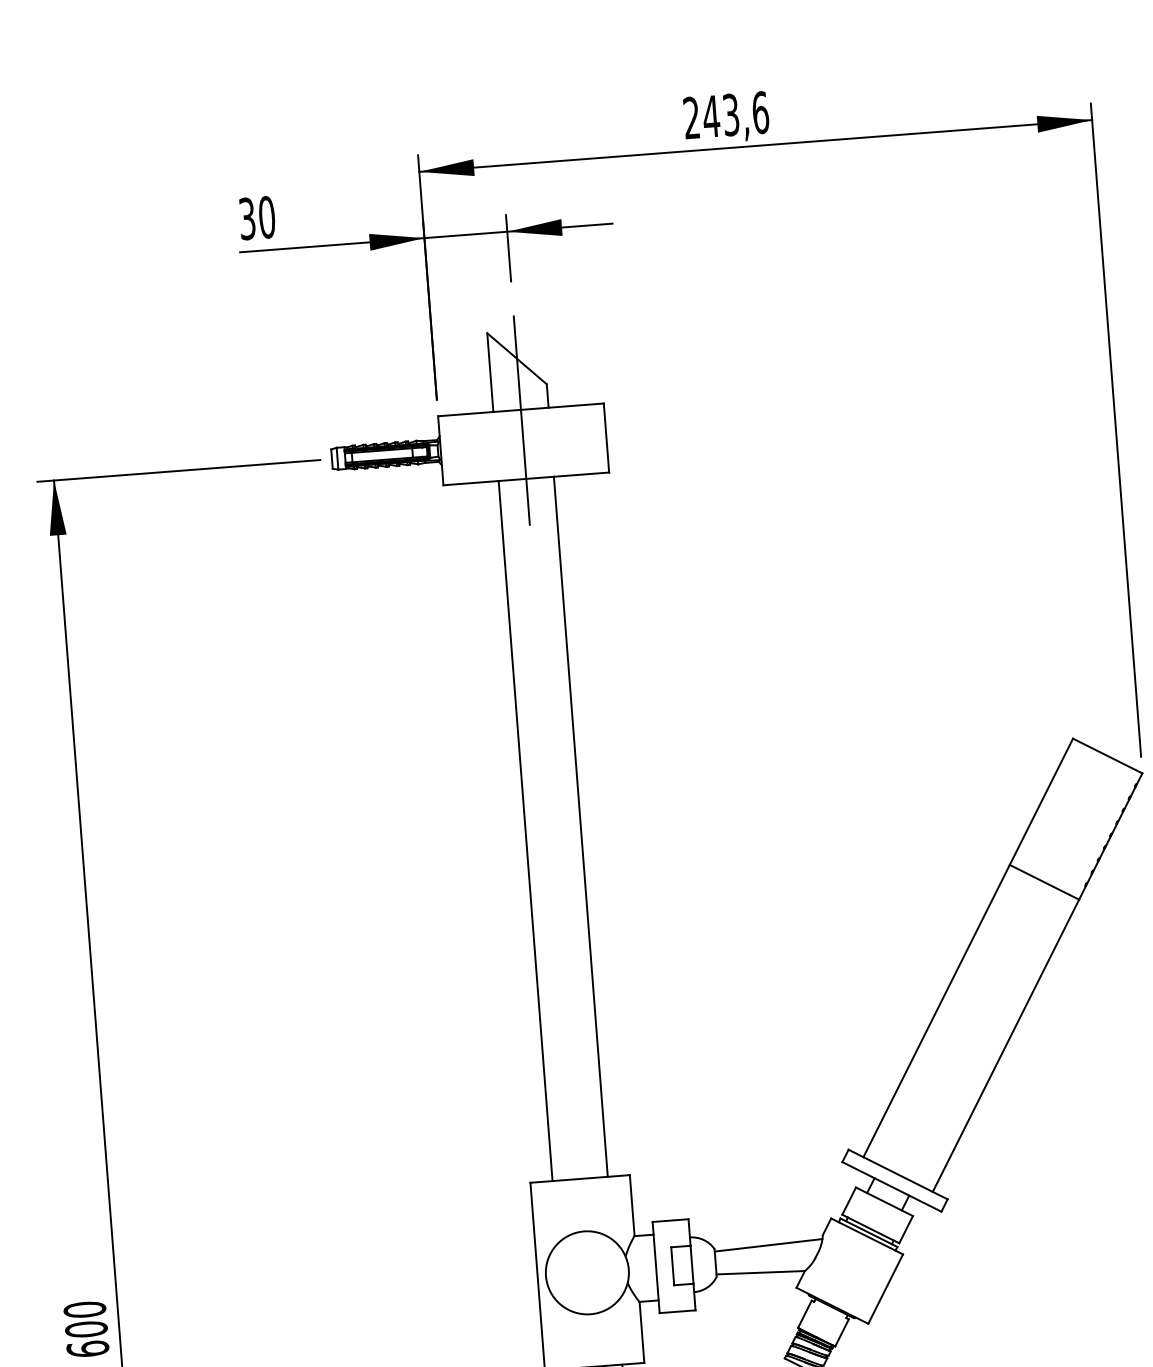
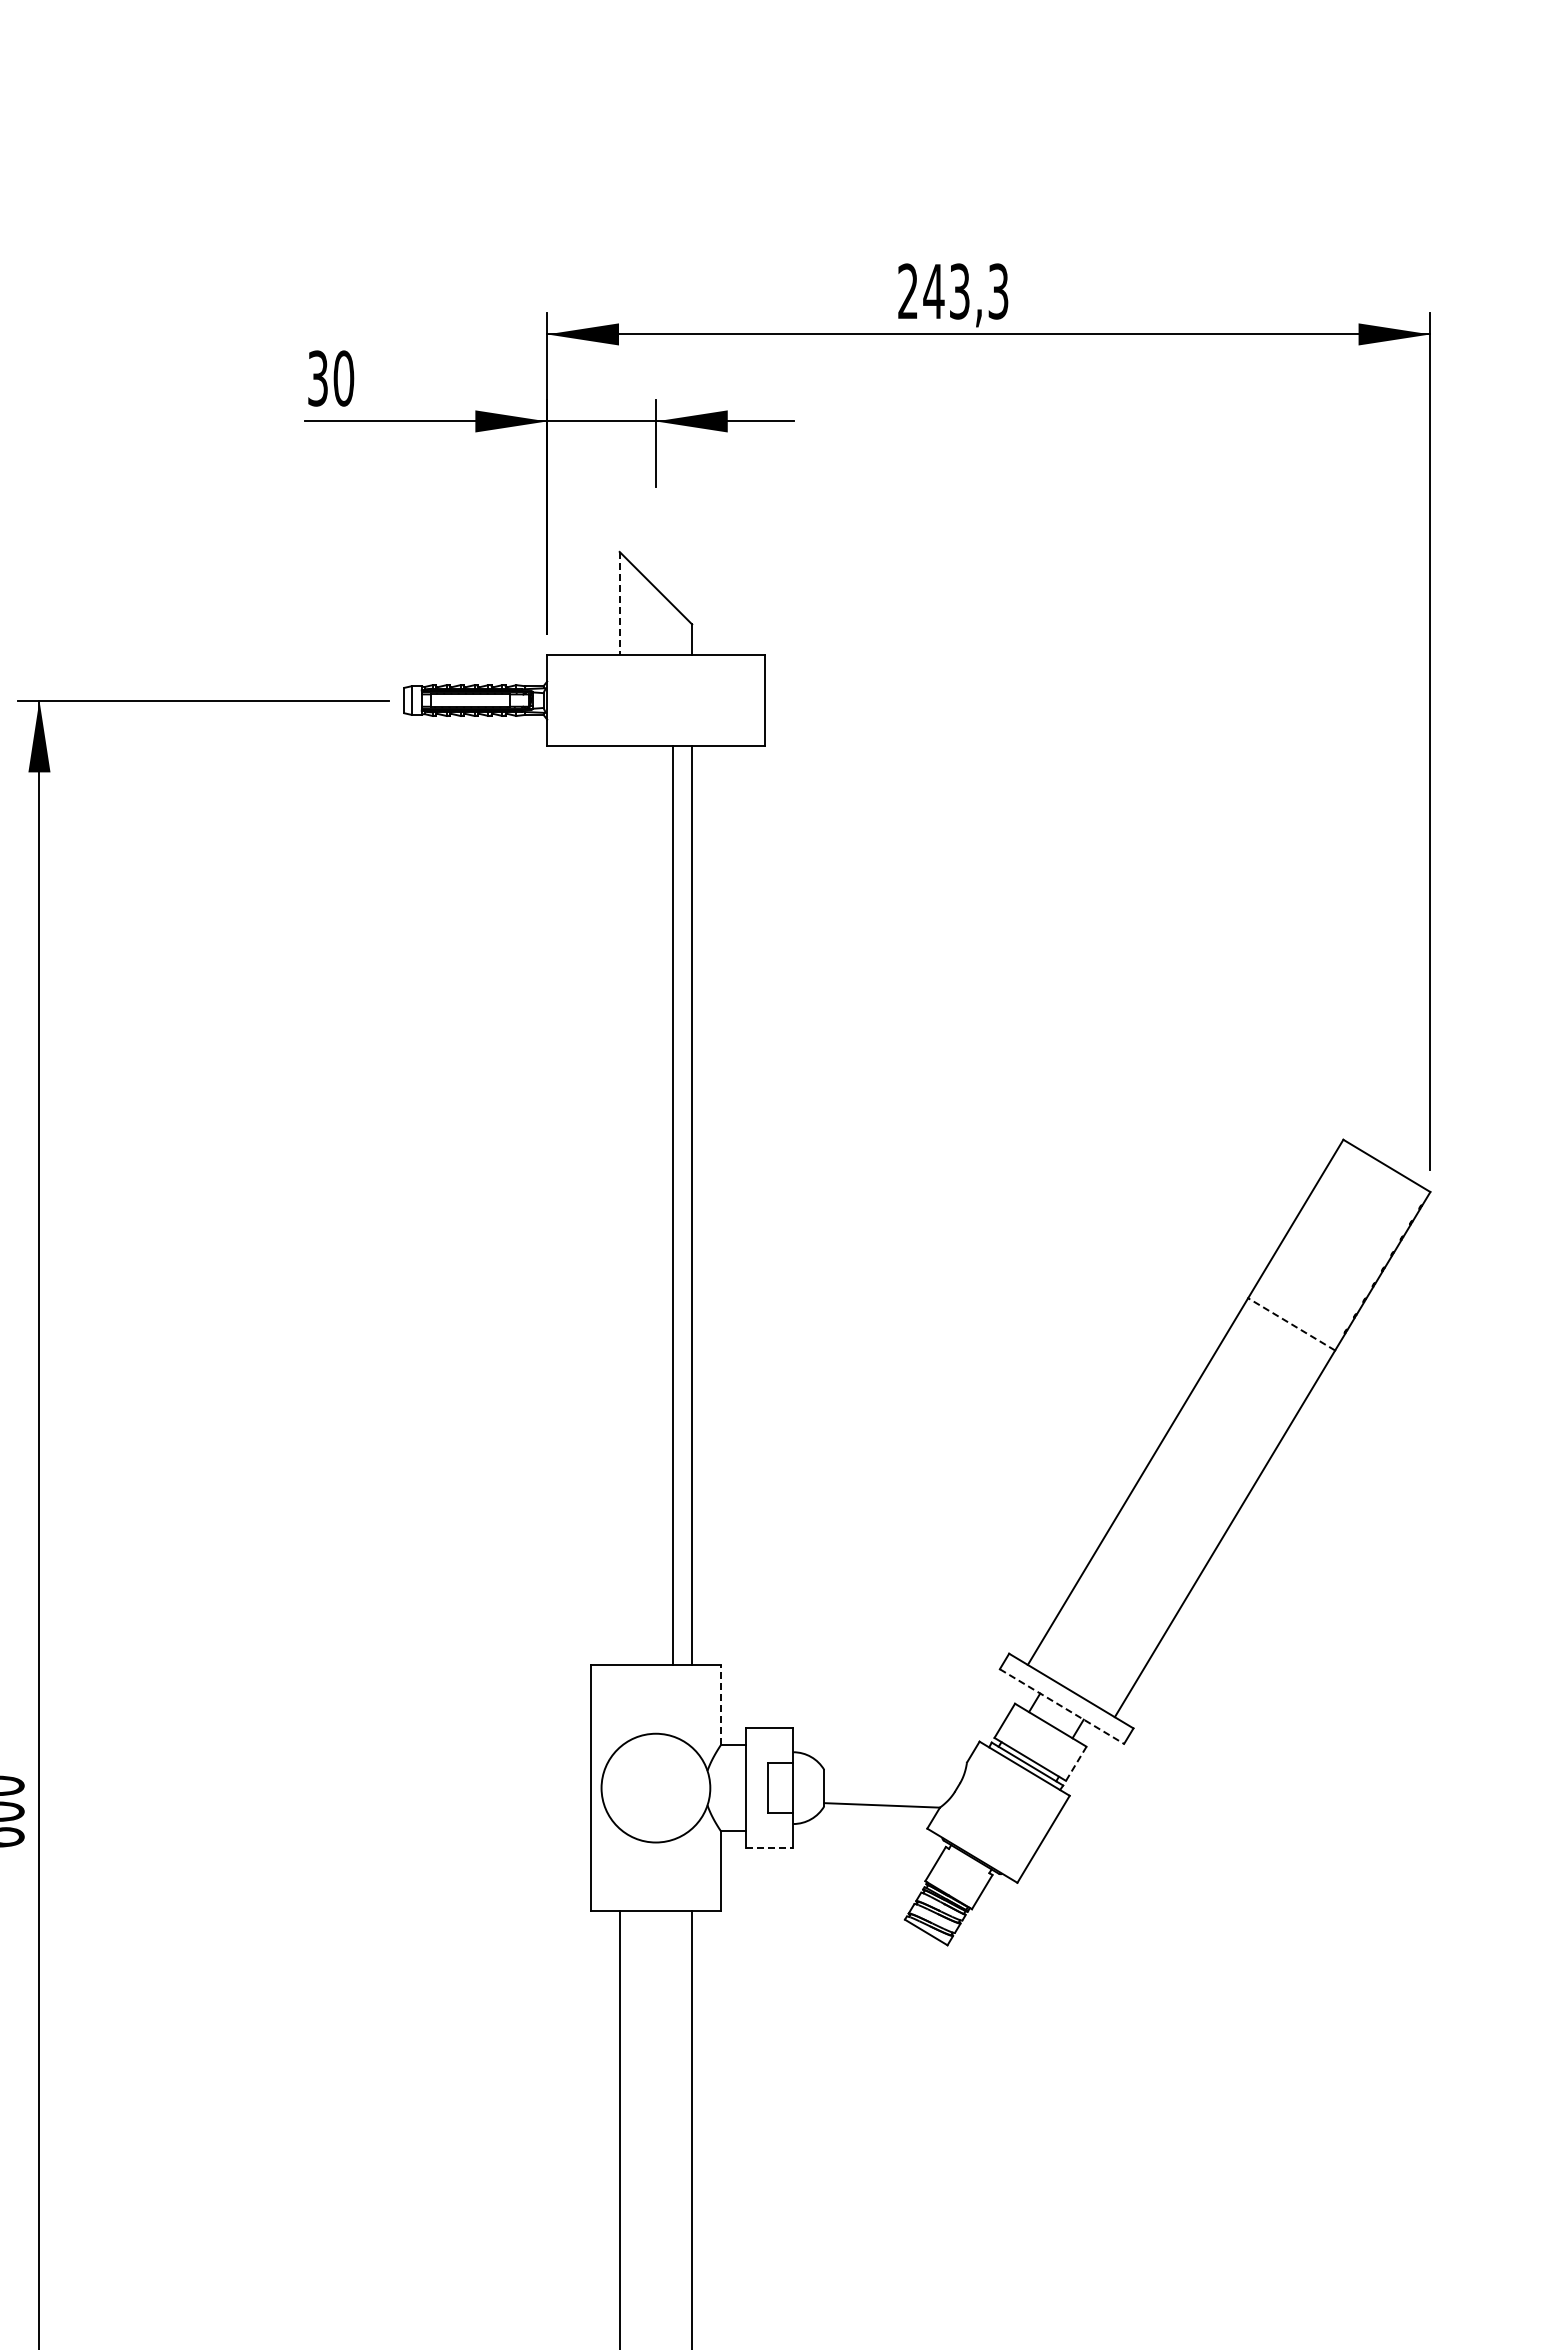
text: (760, 112) -> (998, 291), 243,6 -> 243,3
line: (490, 372) -> (619, 603), solid -> dashed
line: (520, 411) -> (655, 657), removed
line: (525, 830) -> (672, 1204), moved
line: (1044, 882) -> (1291, 1324), solid -> dashed
line: (892, 1186) -> (1062, 1706), solid -> dashed
line: (632, 1205) -> (721, 1704), solid -> dashed
line: (906, 1229) -> (1076, 1763), solid -> dashed
line: (768, 1245) -> (895, 1770), removed
line: (677, 1311) -> (769, 1847), solid -> dashed

